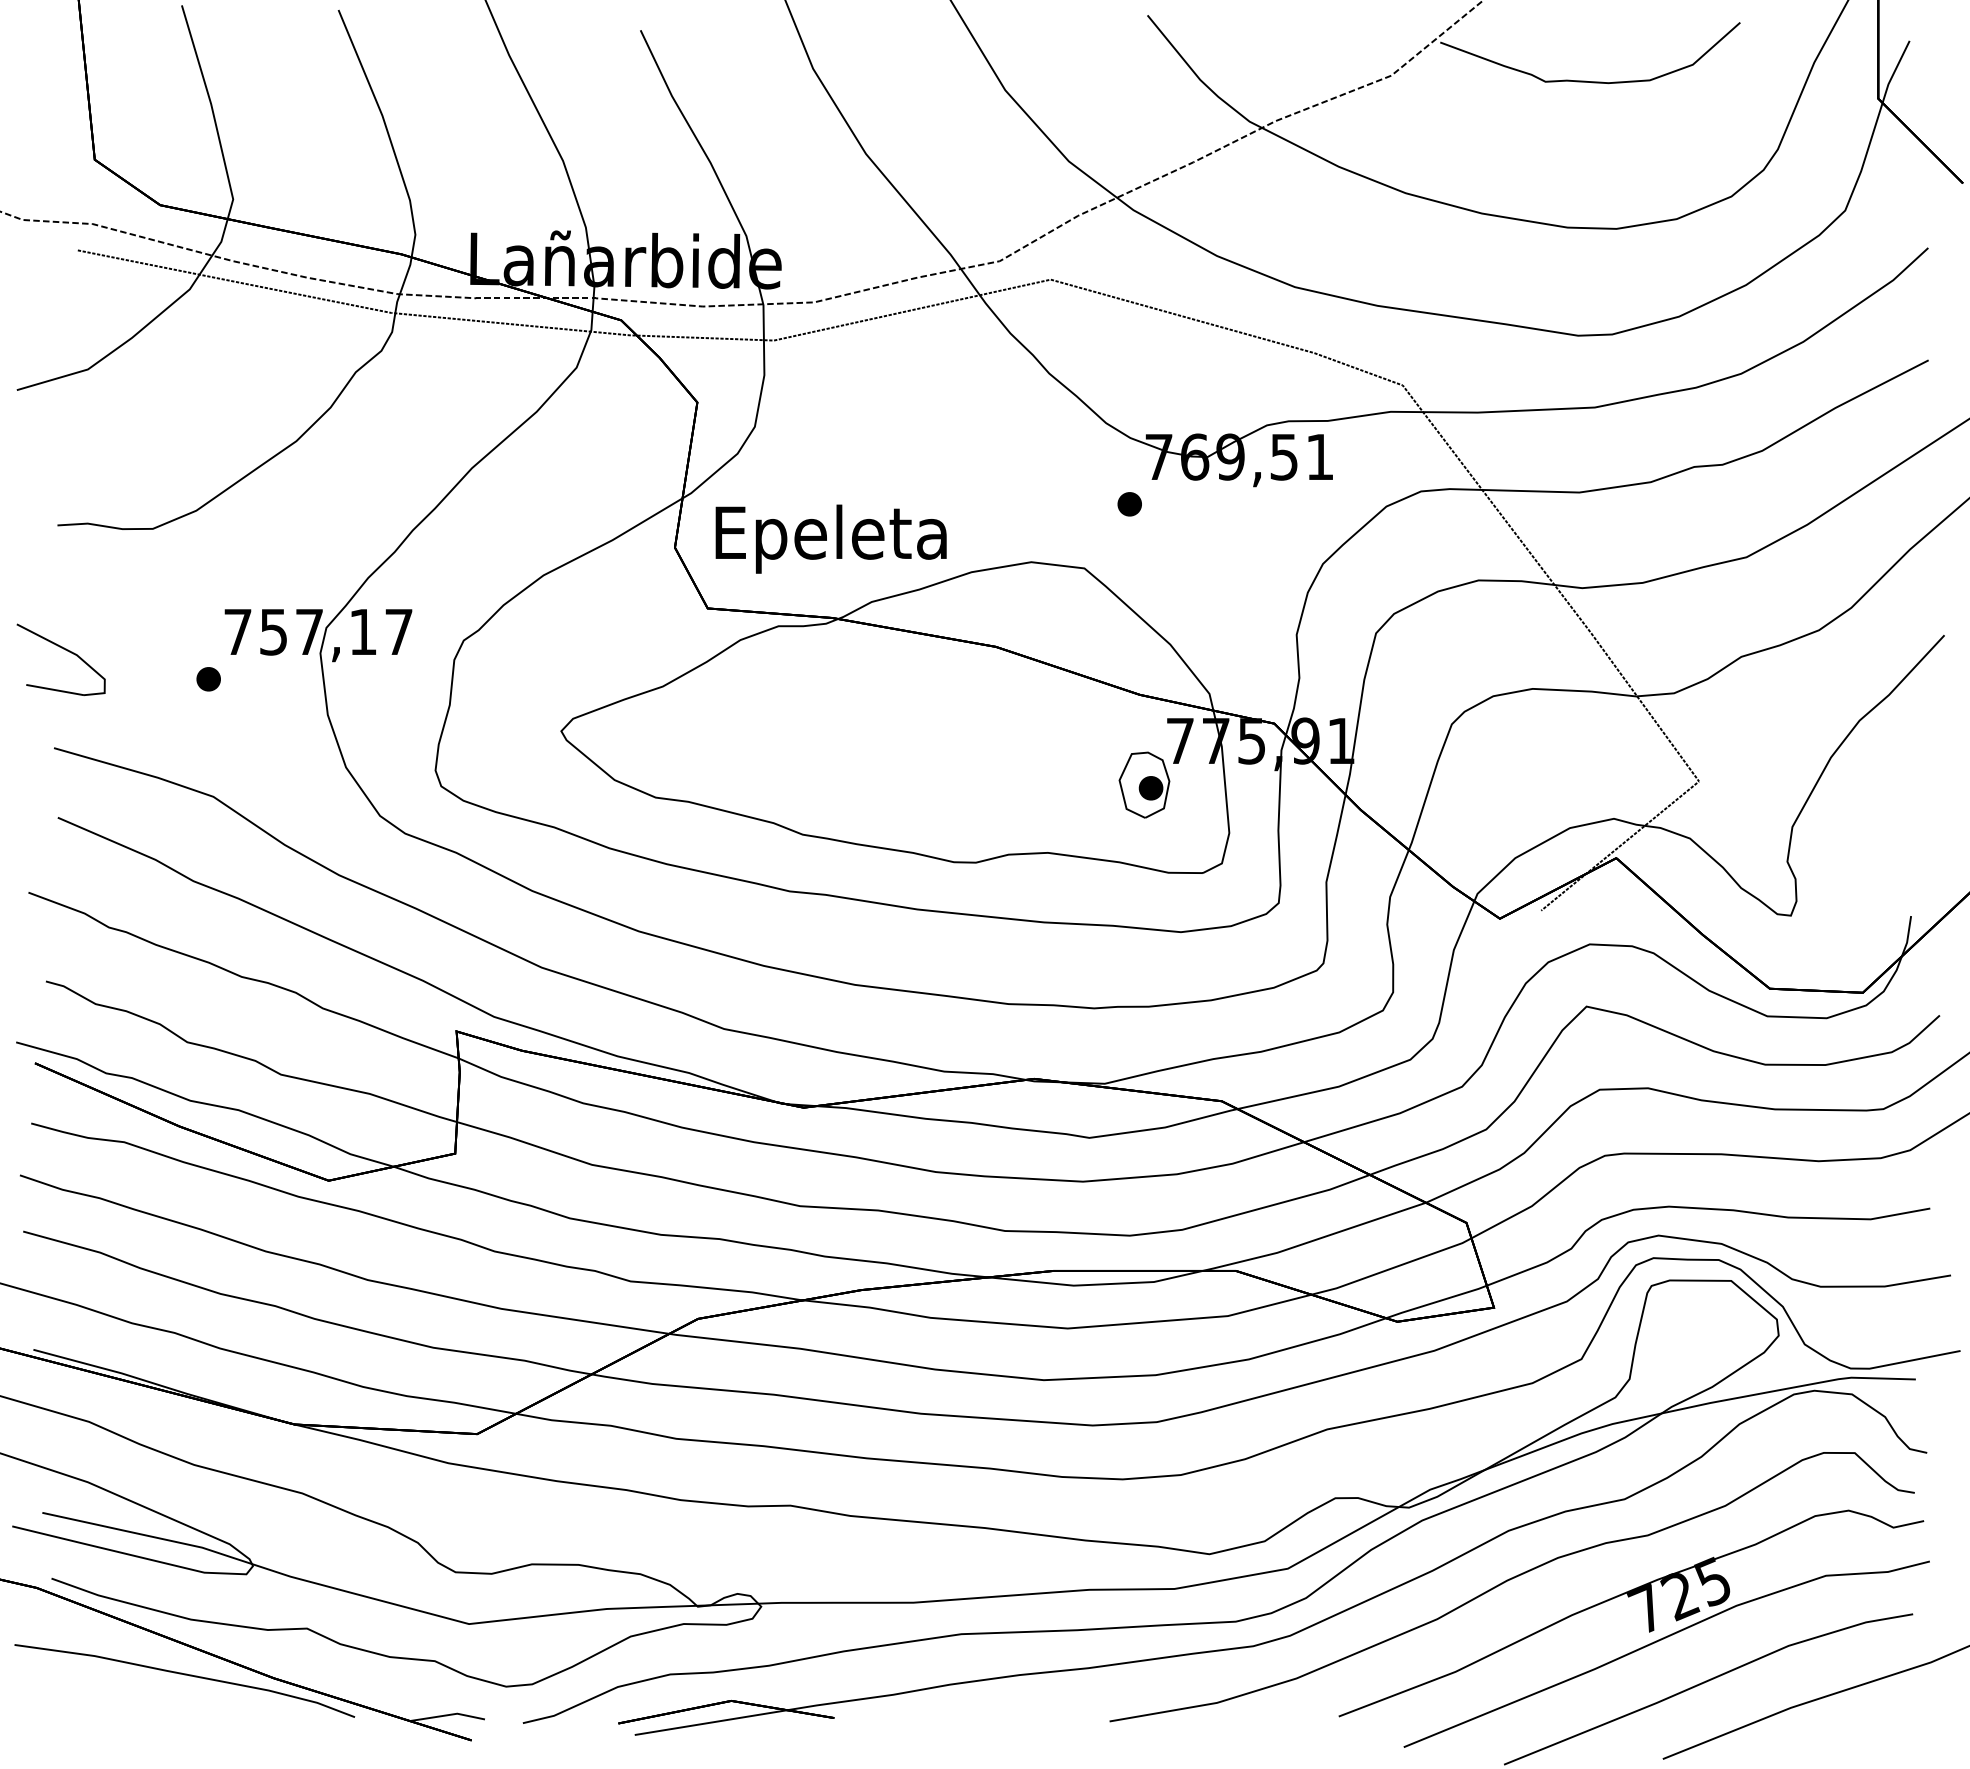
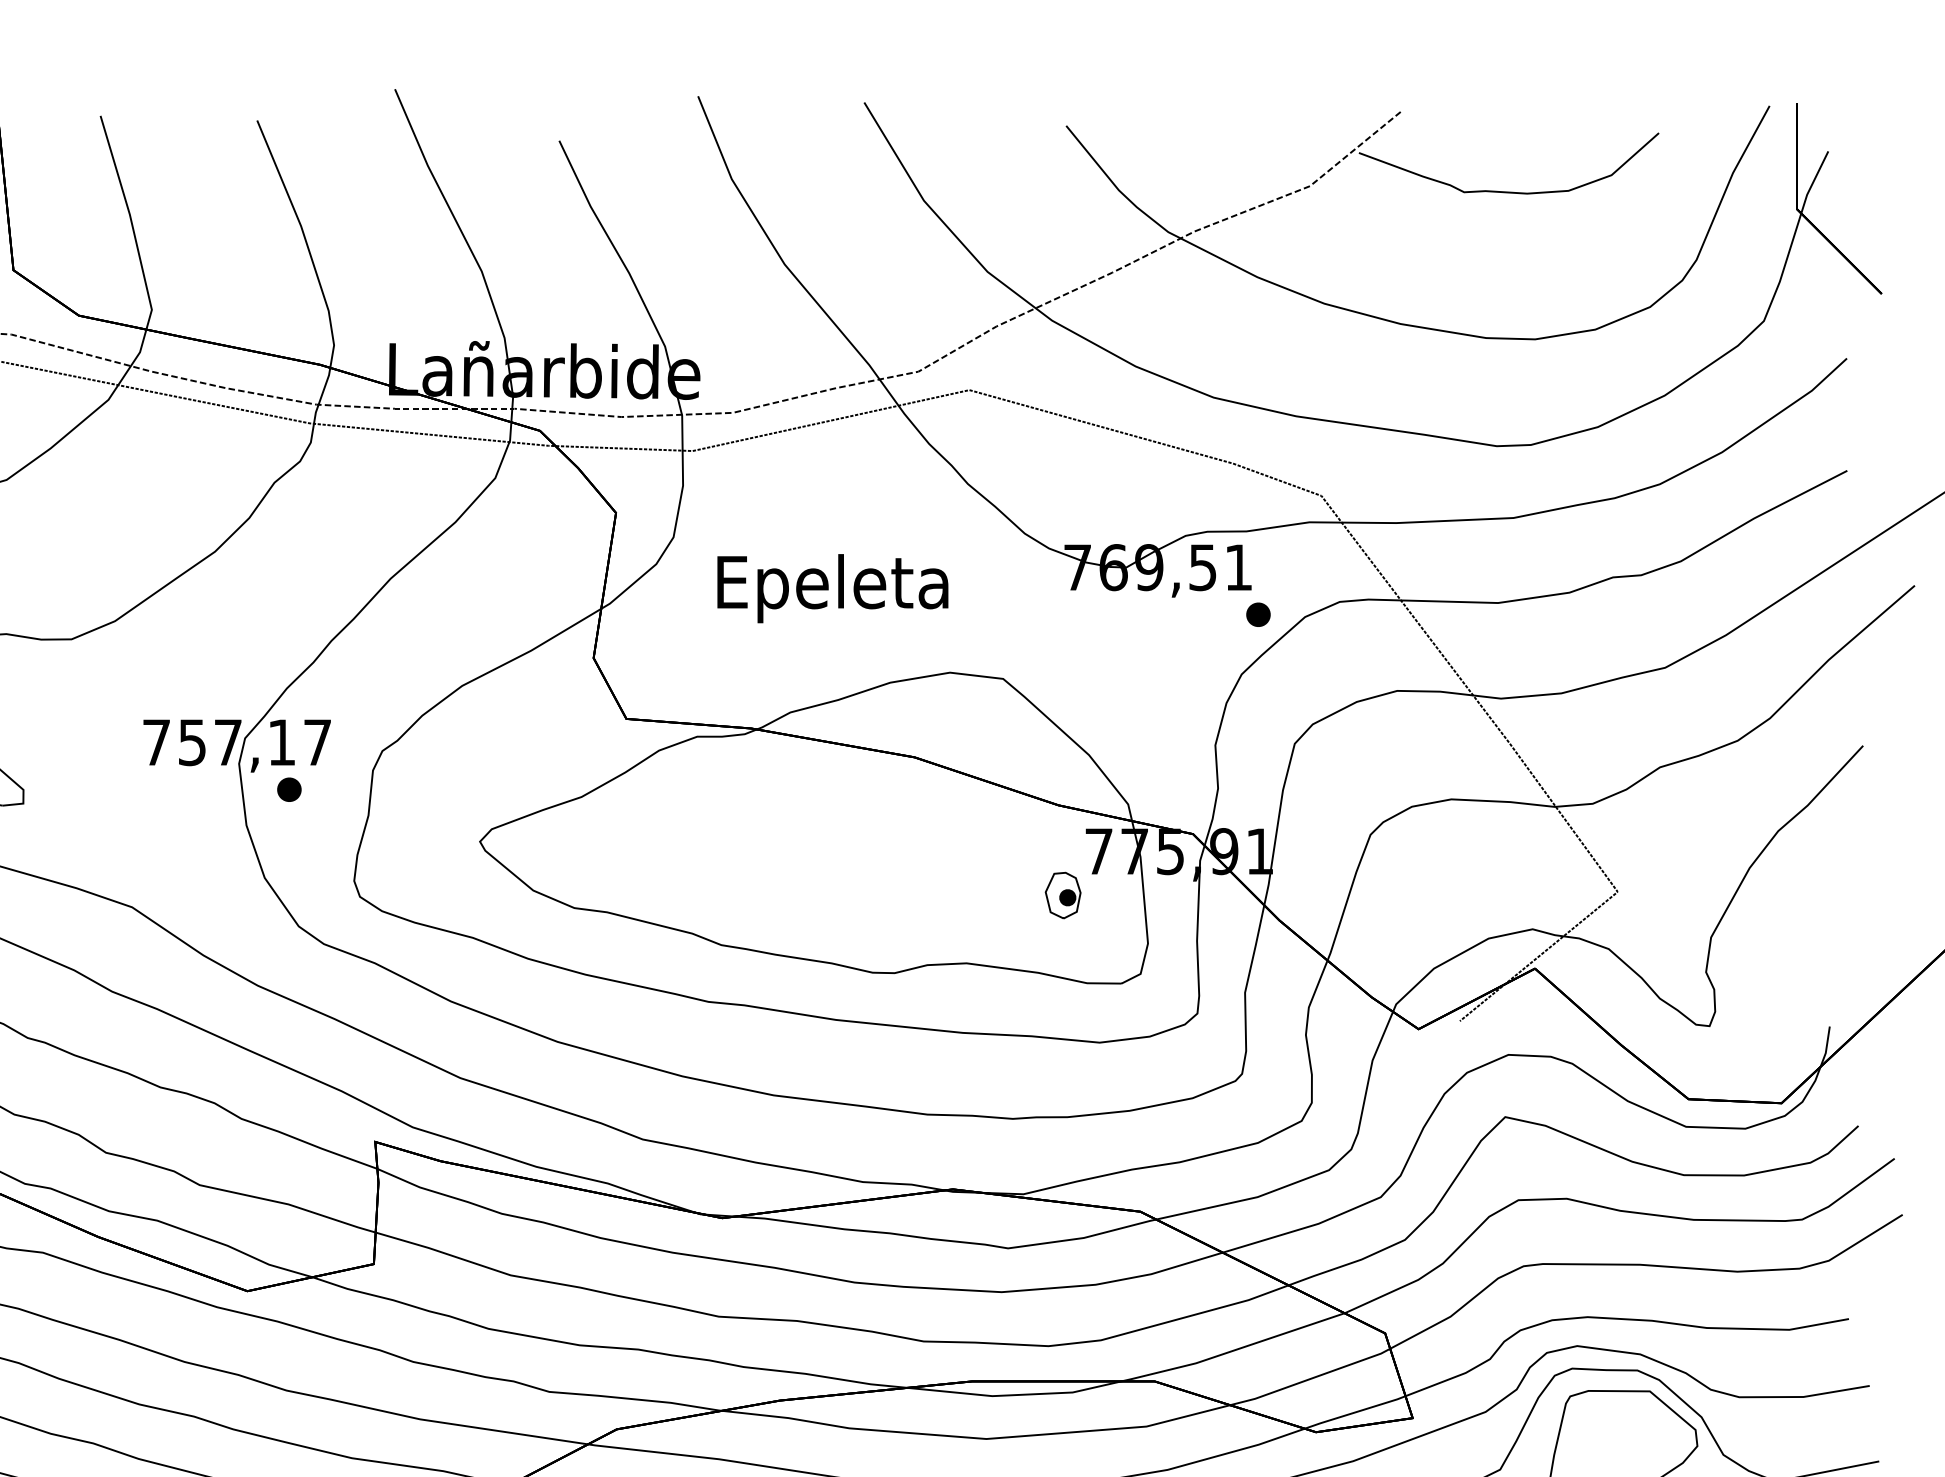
part: (1129, 504) -> (1258, 614), moved
text: (830, 538) -> (832, 587), moved
part: (208, 679) -> (289, 789), moved
part: (1144, 784) -> (1063, 894), size x0.7

